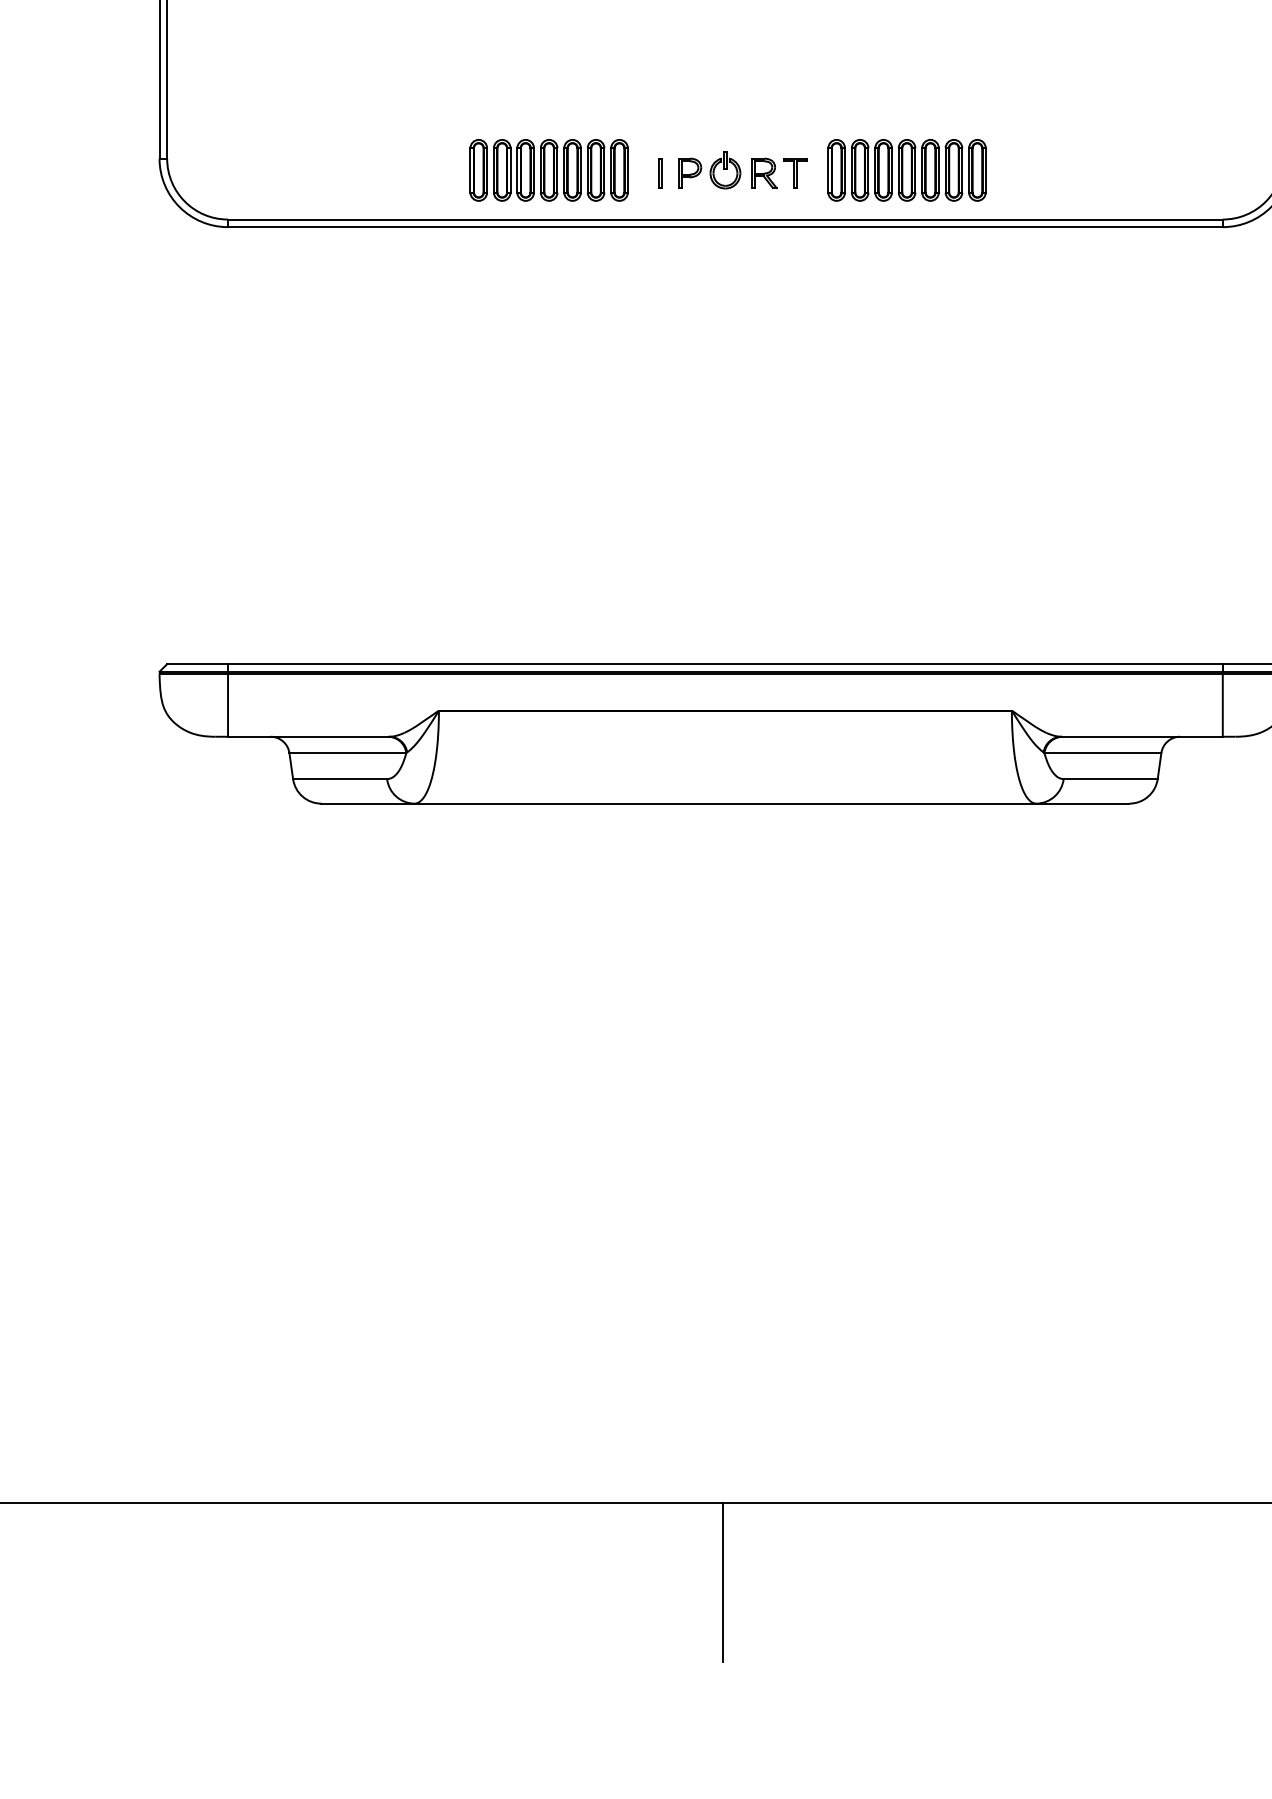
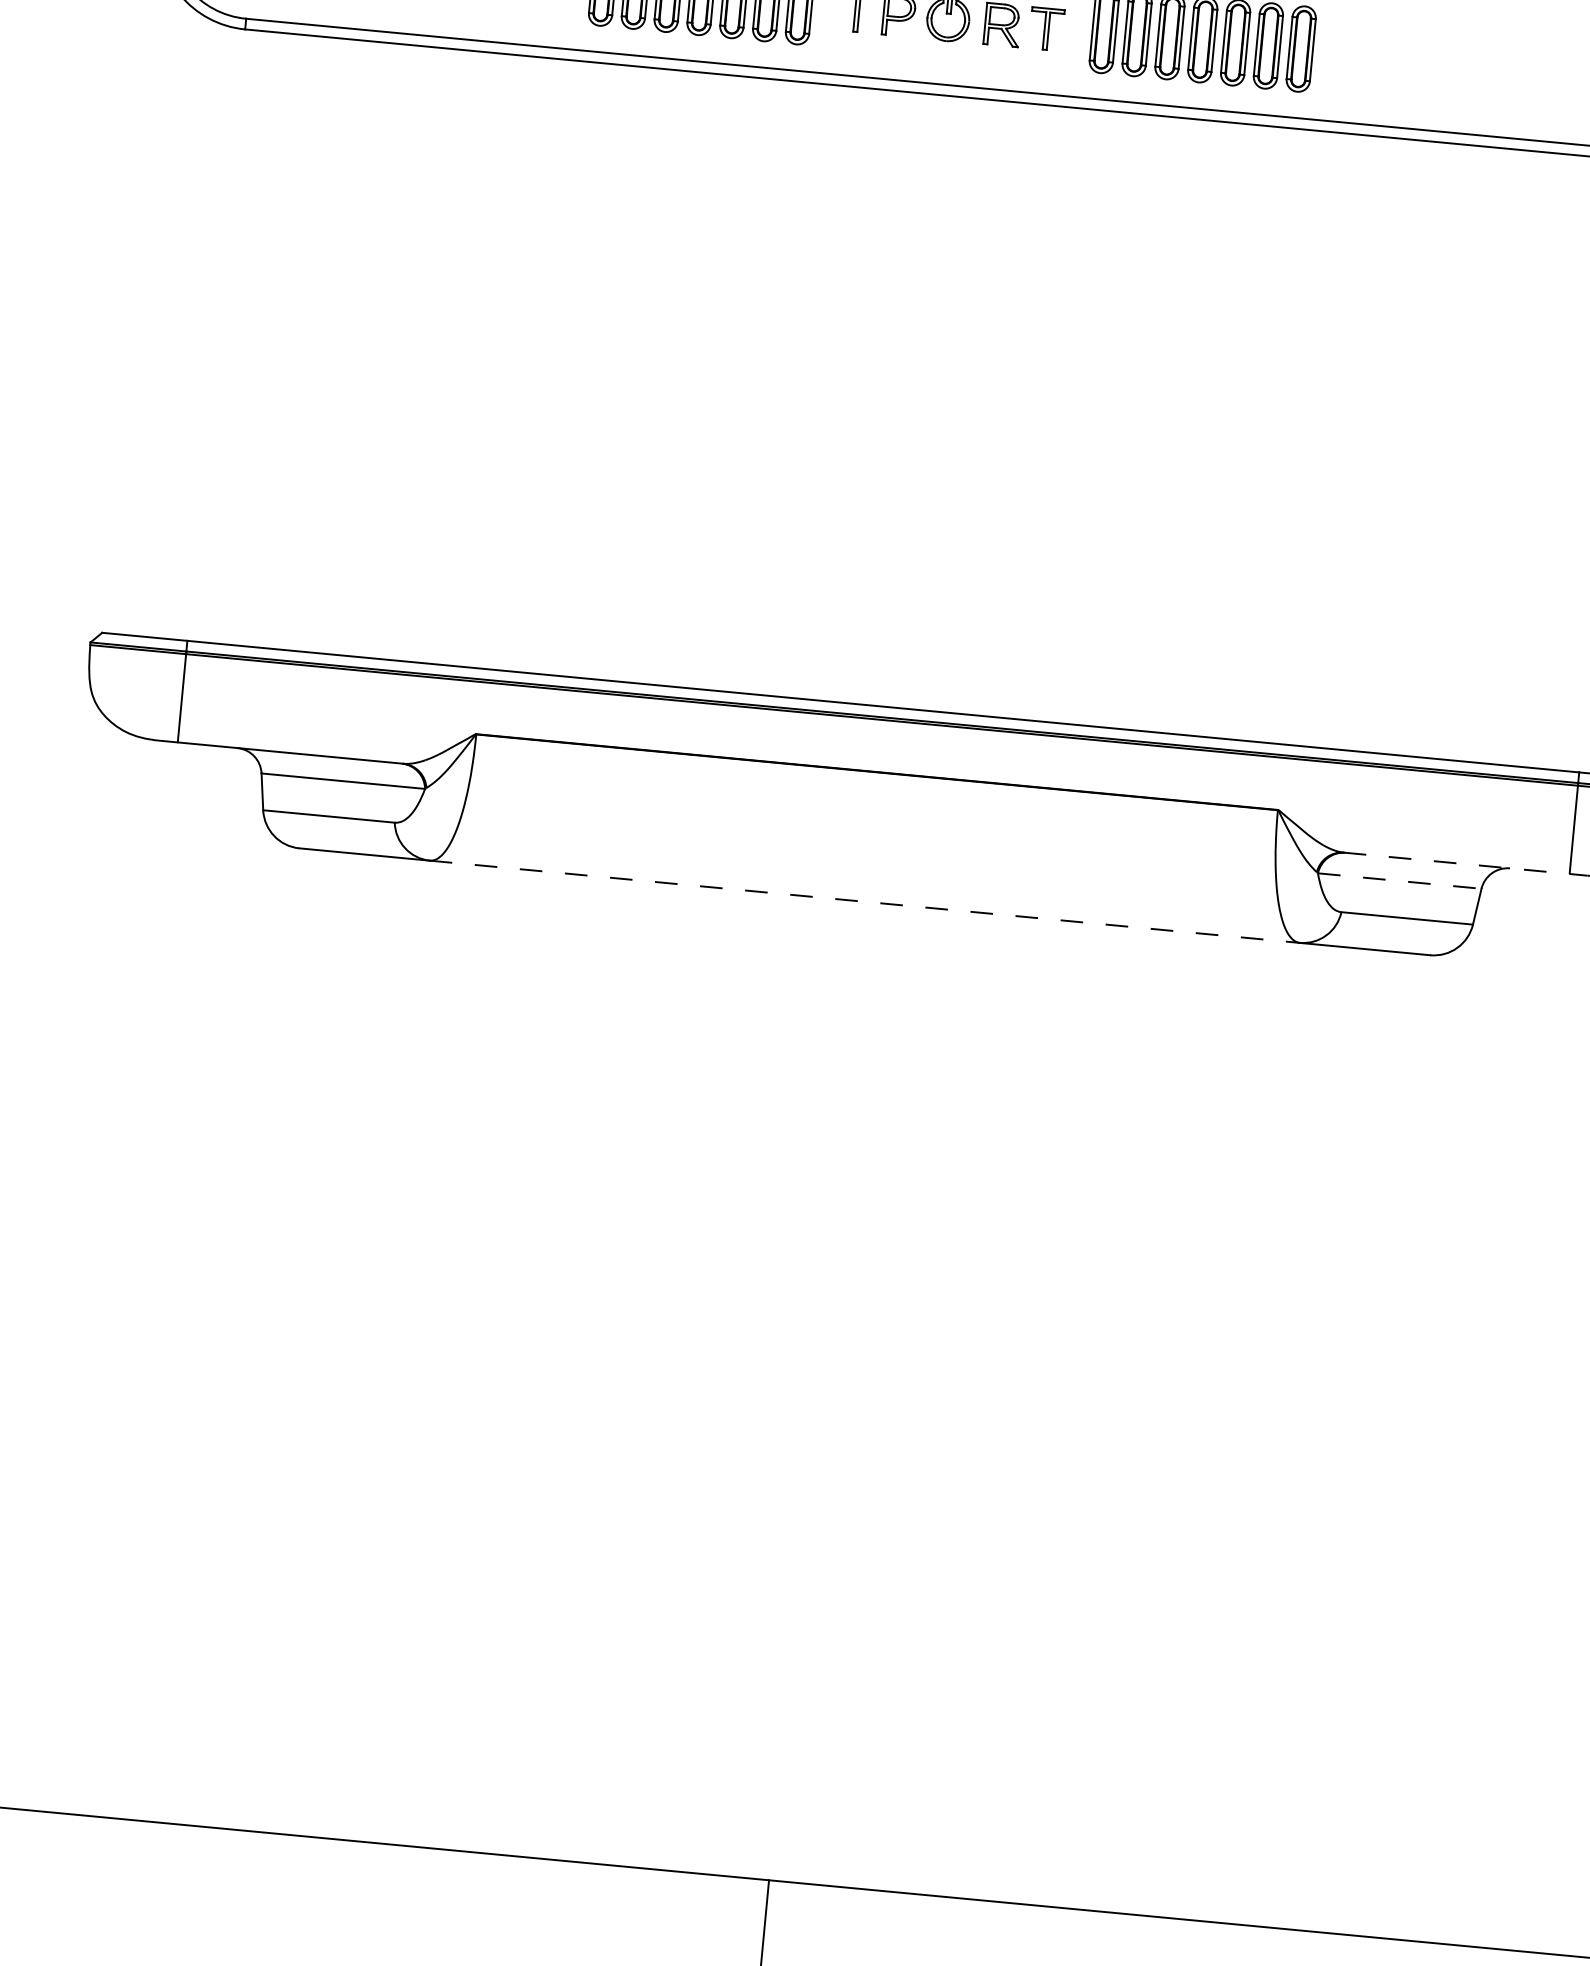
line: (1142, 736) -> (1457, 863), solid -> dashed
line: (1103, 753) -> (1400, 881), solid -> dashed
line: (725, 803) -> (865, 901), solid -> dashed

